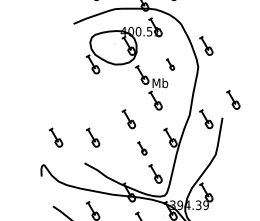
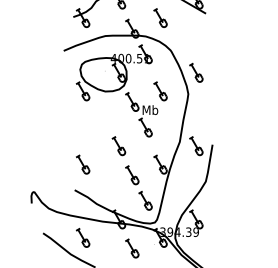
part: (170, 64) -> (160, 91), size x1.67
part: (233, 99) -> (223, 126), removed
part: (56, 137) -> (46, 164), removed
part: (142, 148) -> (132, 175), size x1.43

